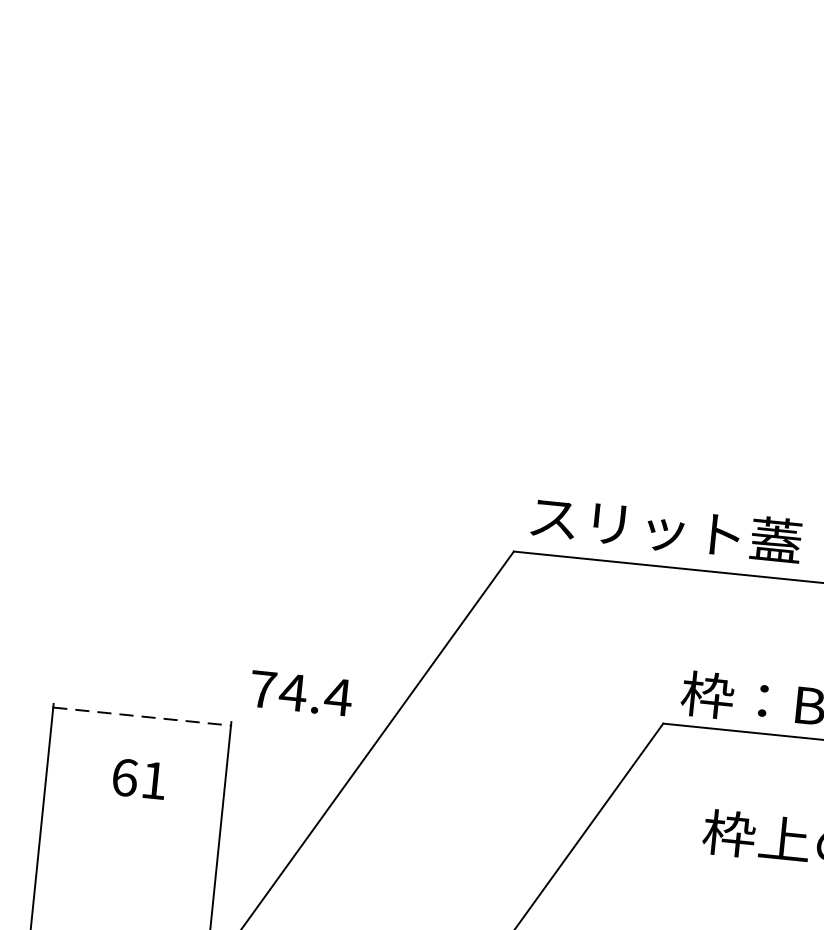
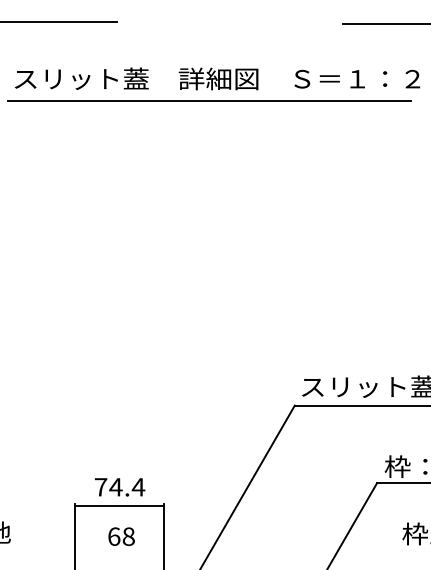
text: (302, 693) -> (120, 487), moved
line: (143, 716) -> (120, 505), dashed -> solid
text: (153, 780) -> (128, 536), 61 -> 68

